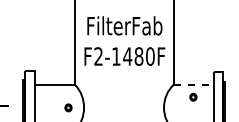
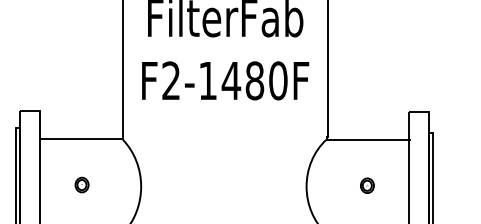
line: (194, 85) -> (369, 140), dashed -> solid
part: (193, 96) -> (367, 184), moved
part: (68, 107) -> (82, 184), moved

